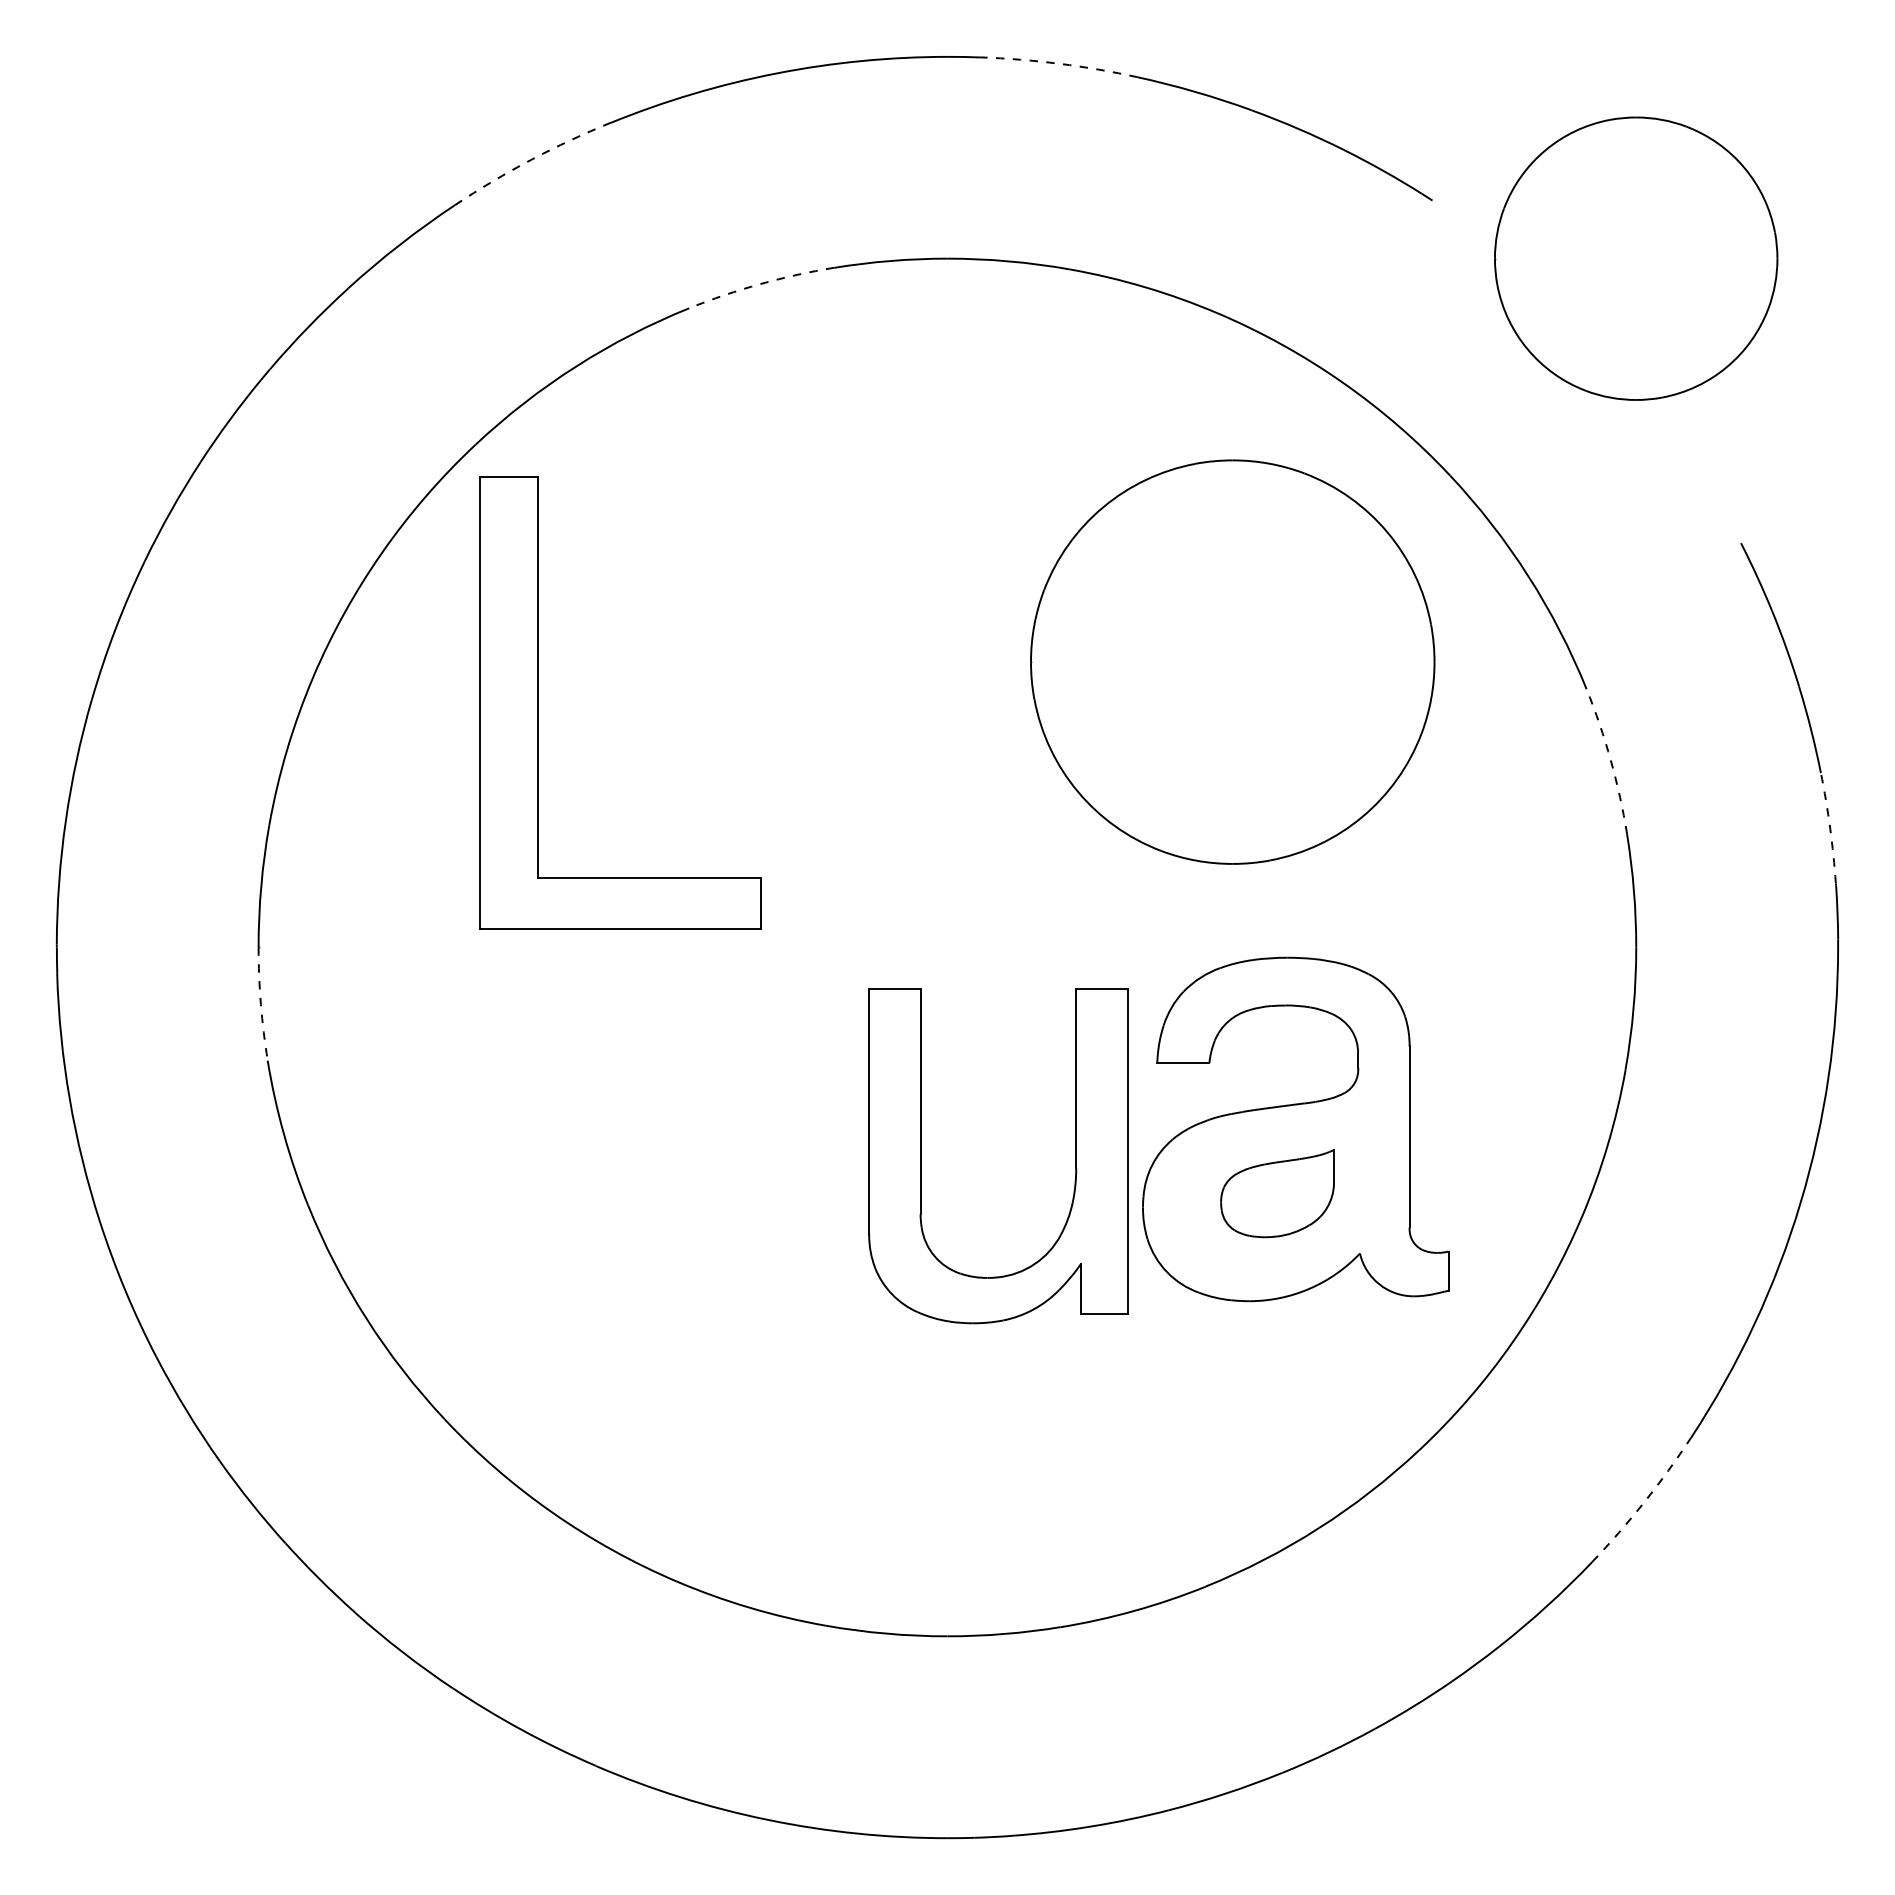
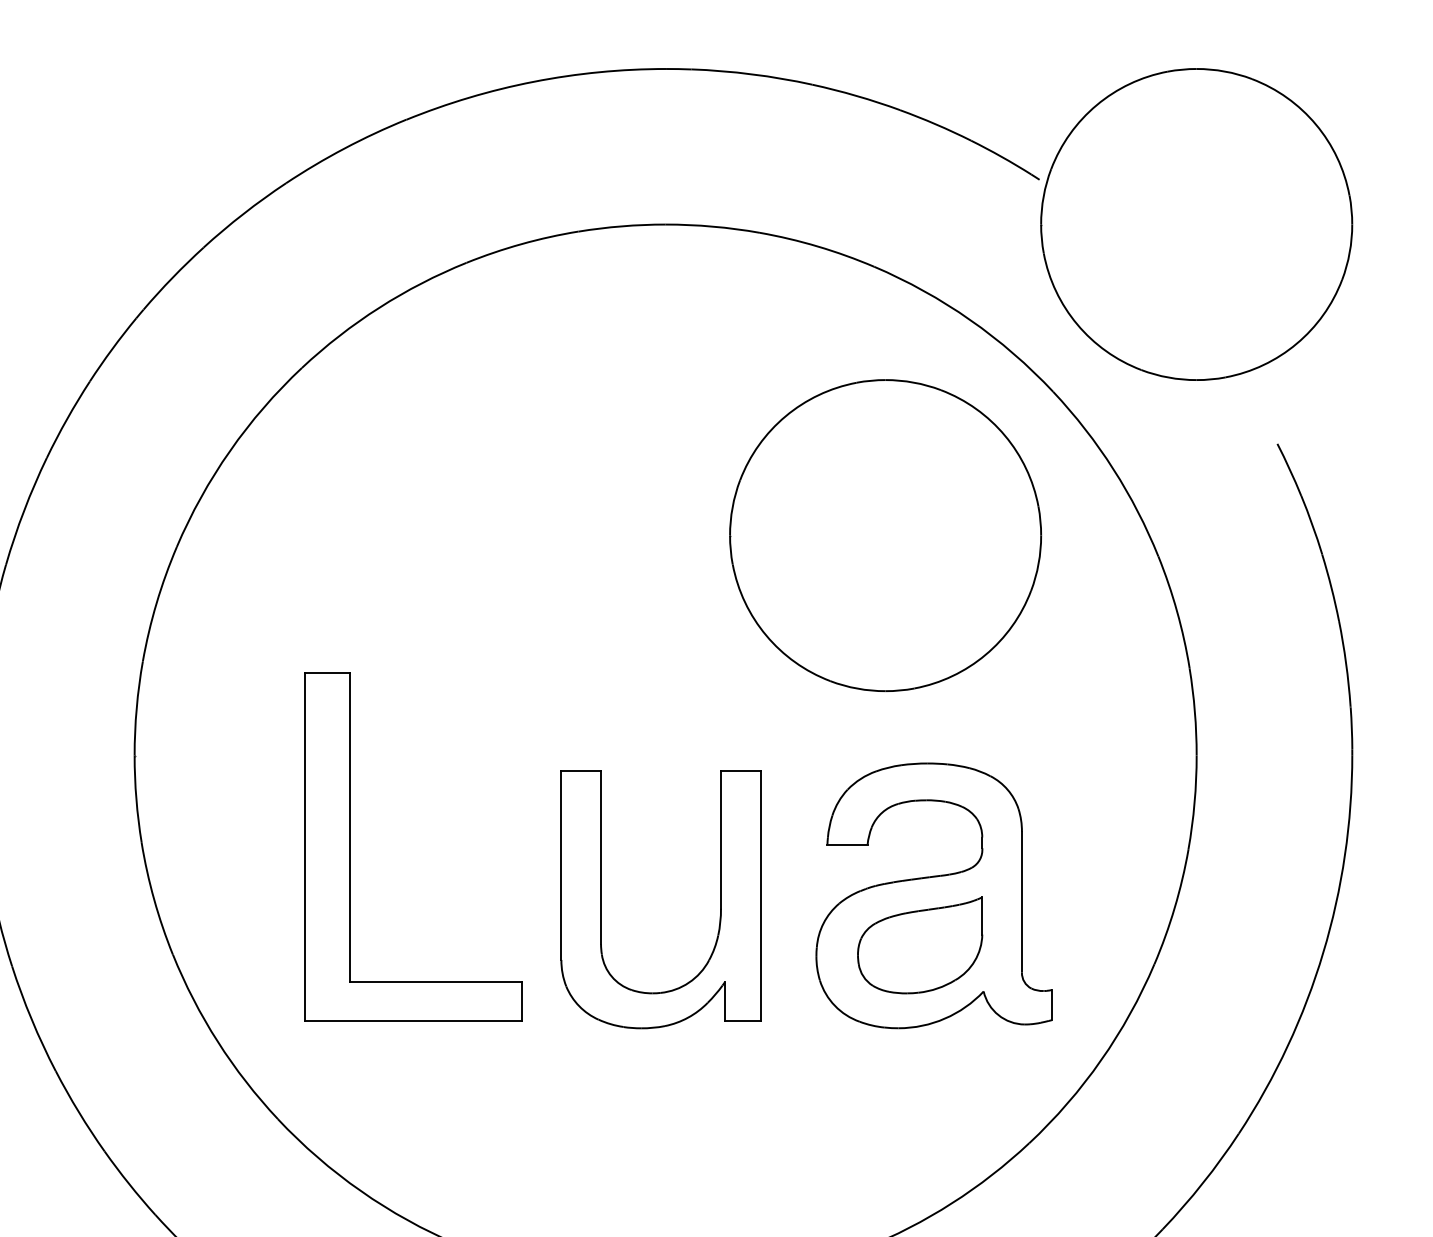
arc: (1059, 63) -> (752, 74), dashed -> solid
arc: (530, 160) -> (344, 148), dashed -> solid
part: (1635, 258) -> (1196, 224), size x1.43
arc: (760, 284) -> (521, 244), dashed -> solid
part: (538, 702) -> (350, 846), moved
arc: (1610, 760) -> (1176, 611), dashed -> solid
arc: (1830, 828) -> (1346, 663), dashed -> solid
arc: (260, 1004) -> (136, 799), dashed -> solid
part: (921, 1156) -> (601, 899), moved
part: (1277, 1193) -> (920, 945), size x1.43
arc: (1644, 1502) -> (1203, 1183), dashed -> solid

